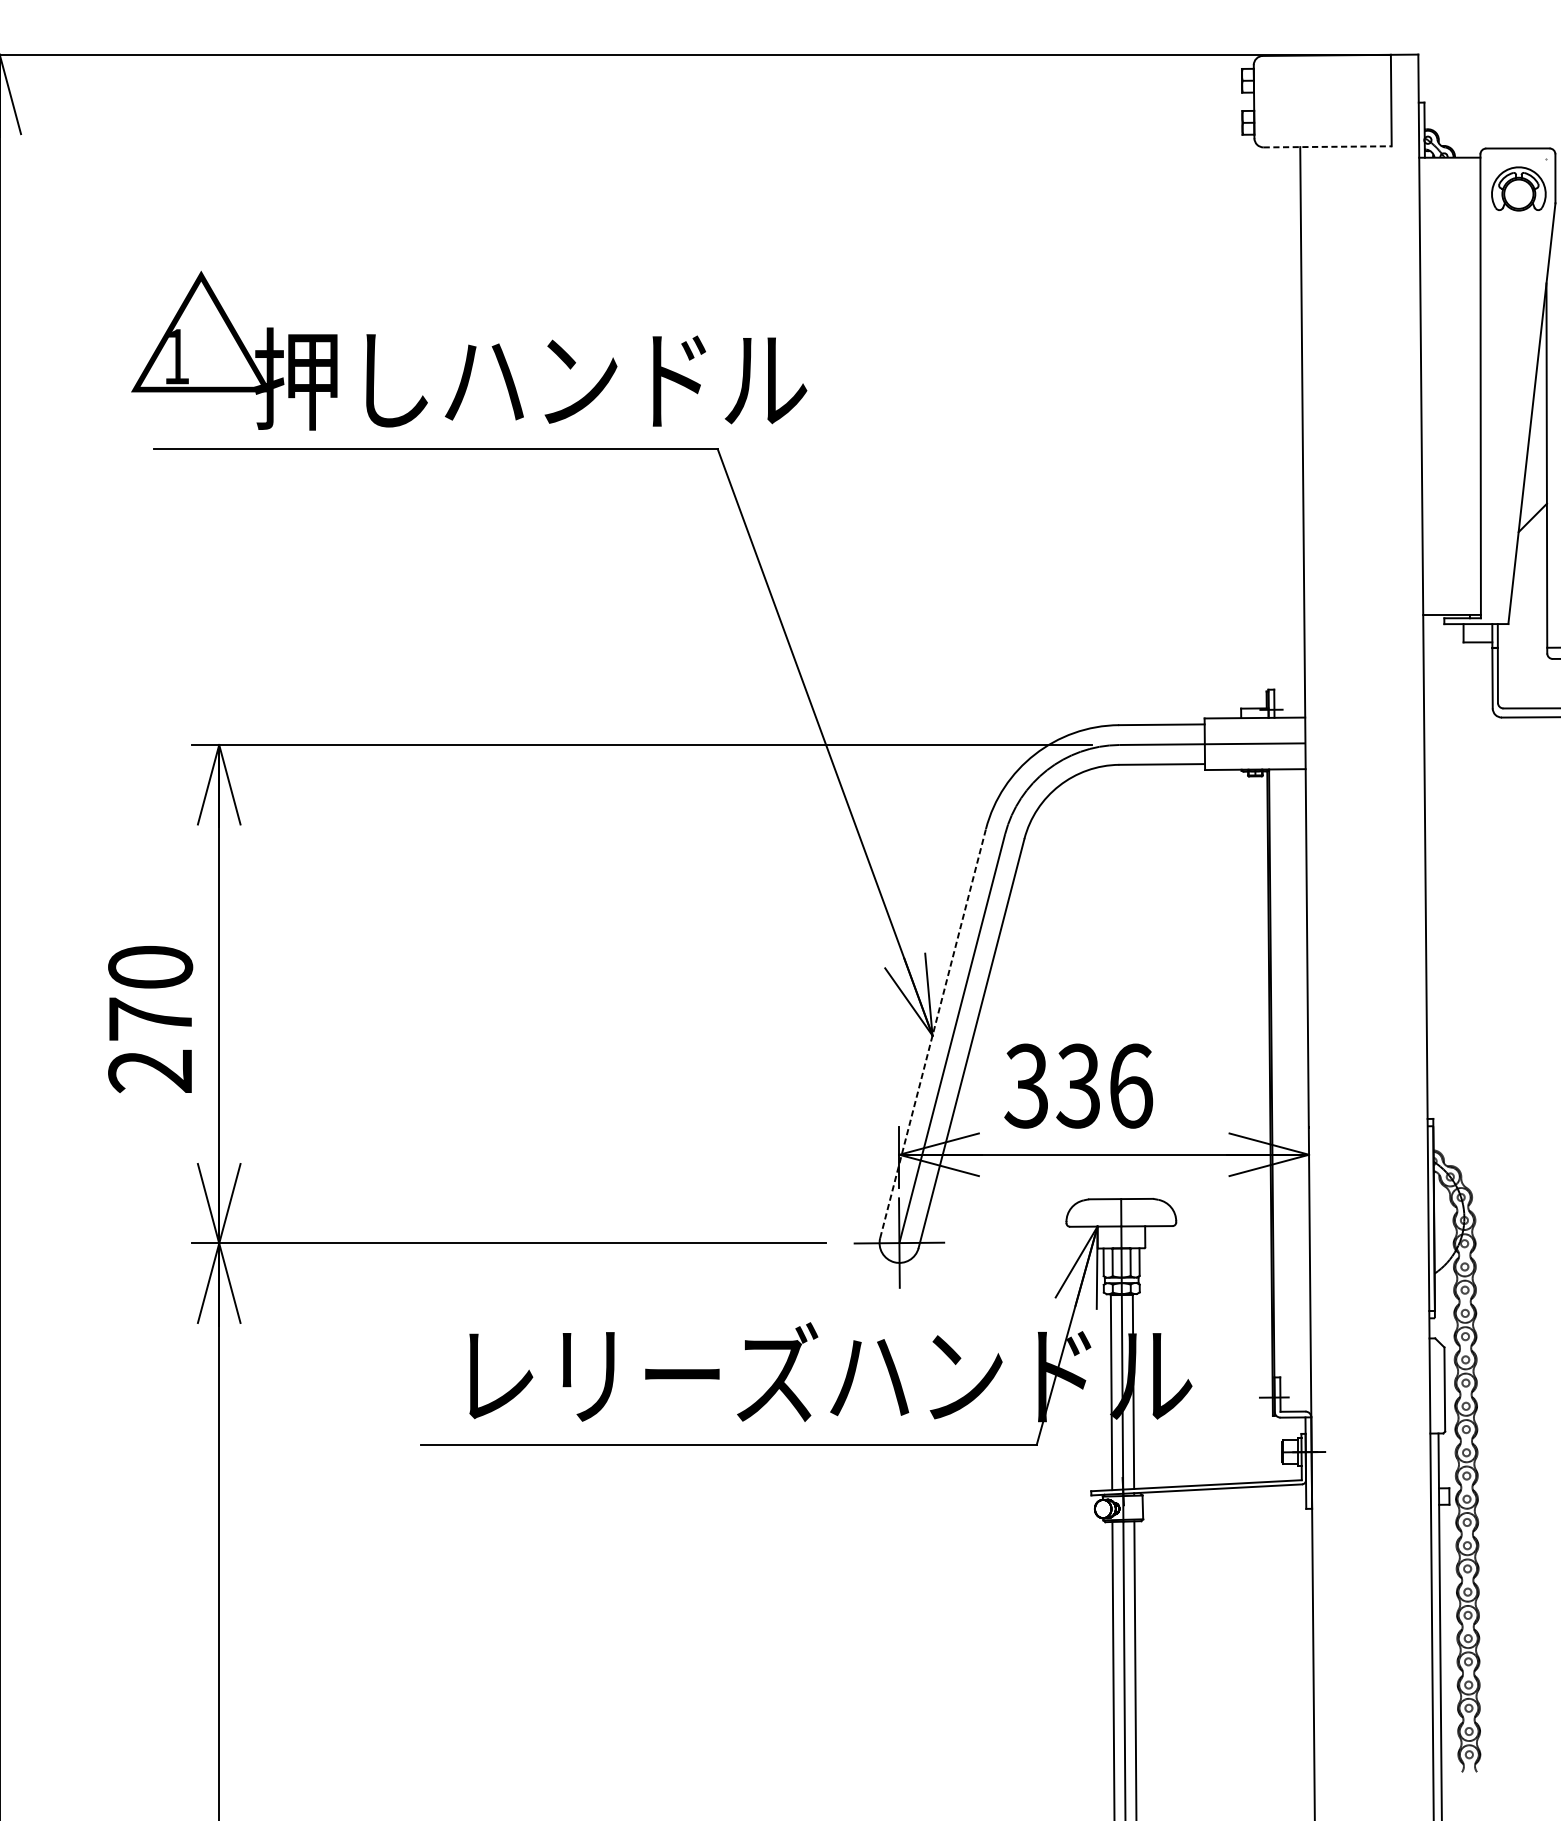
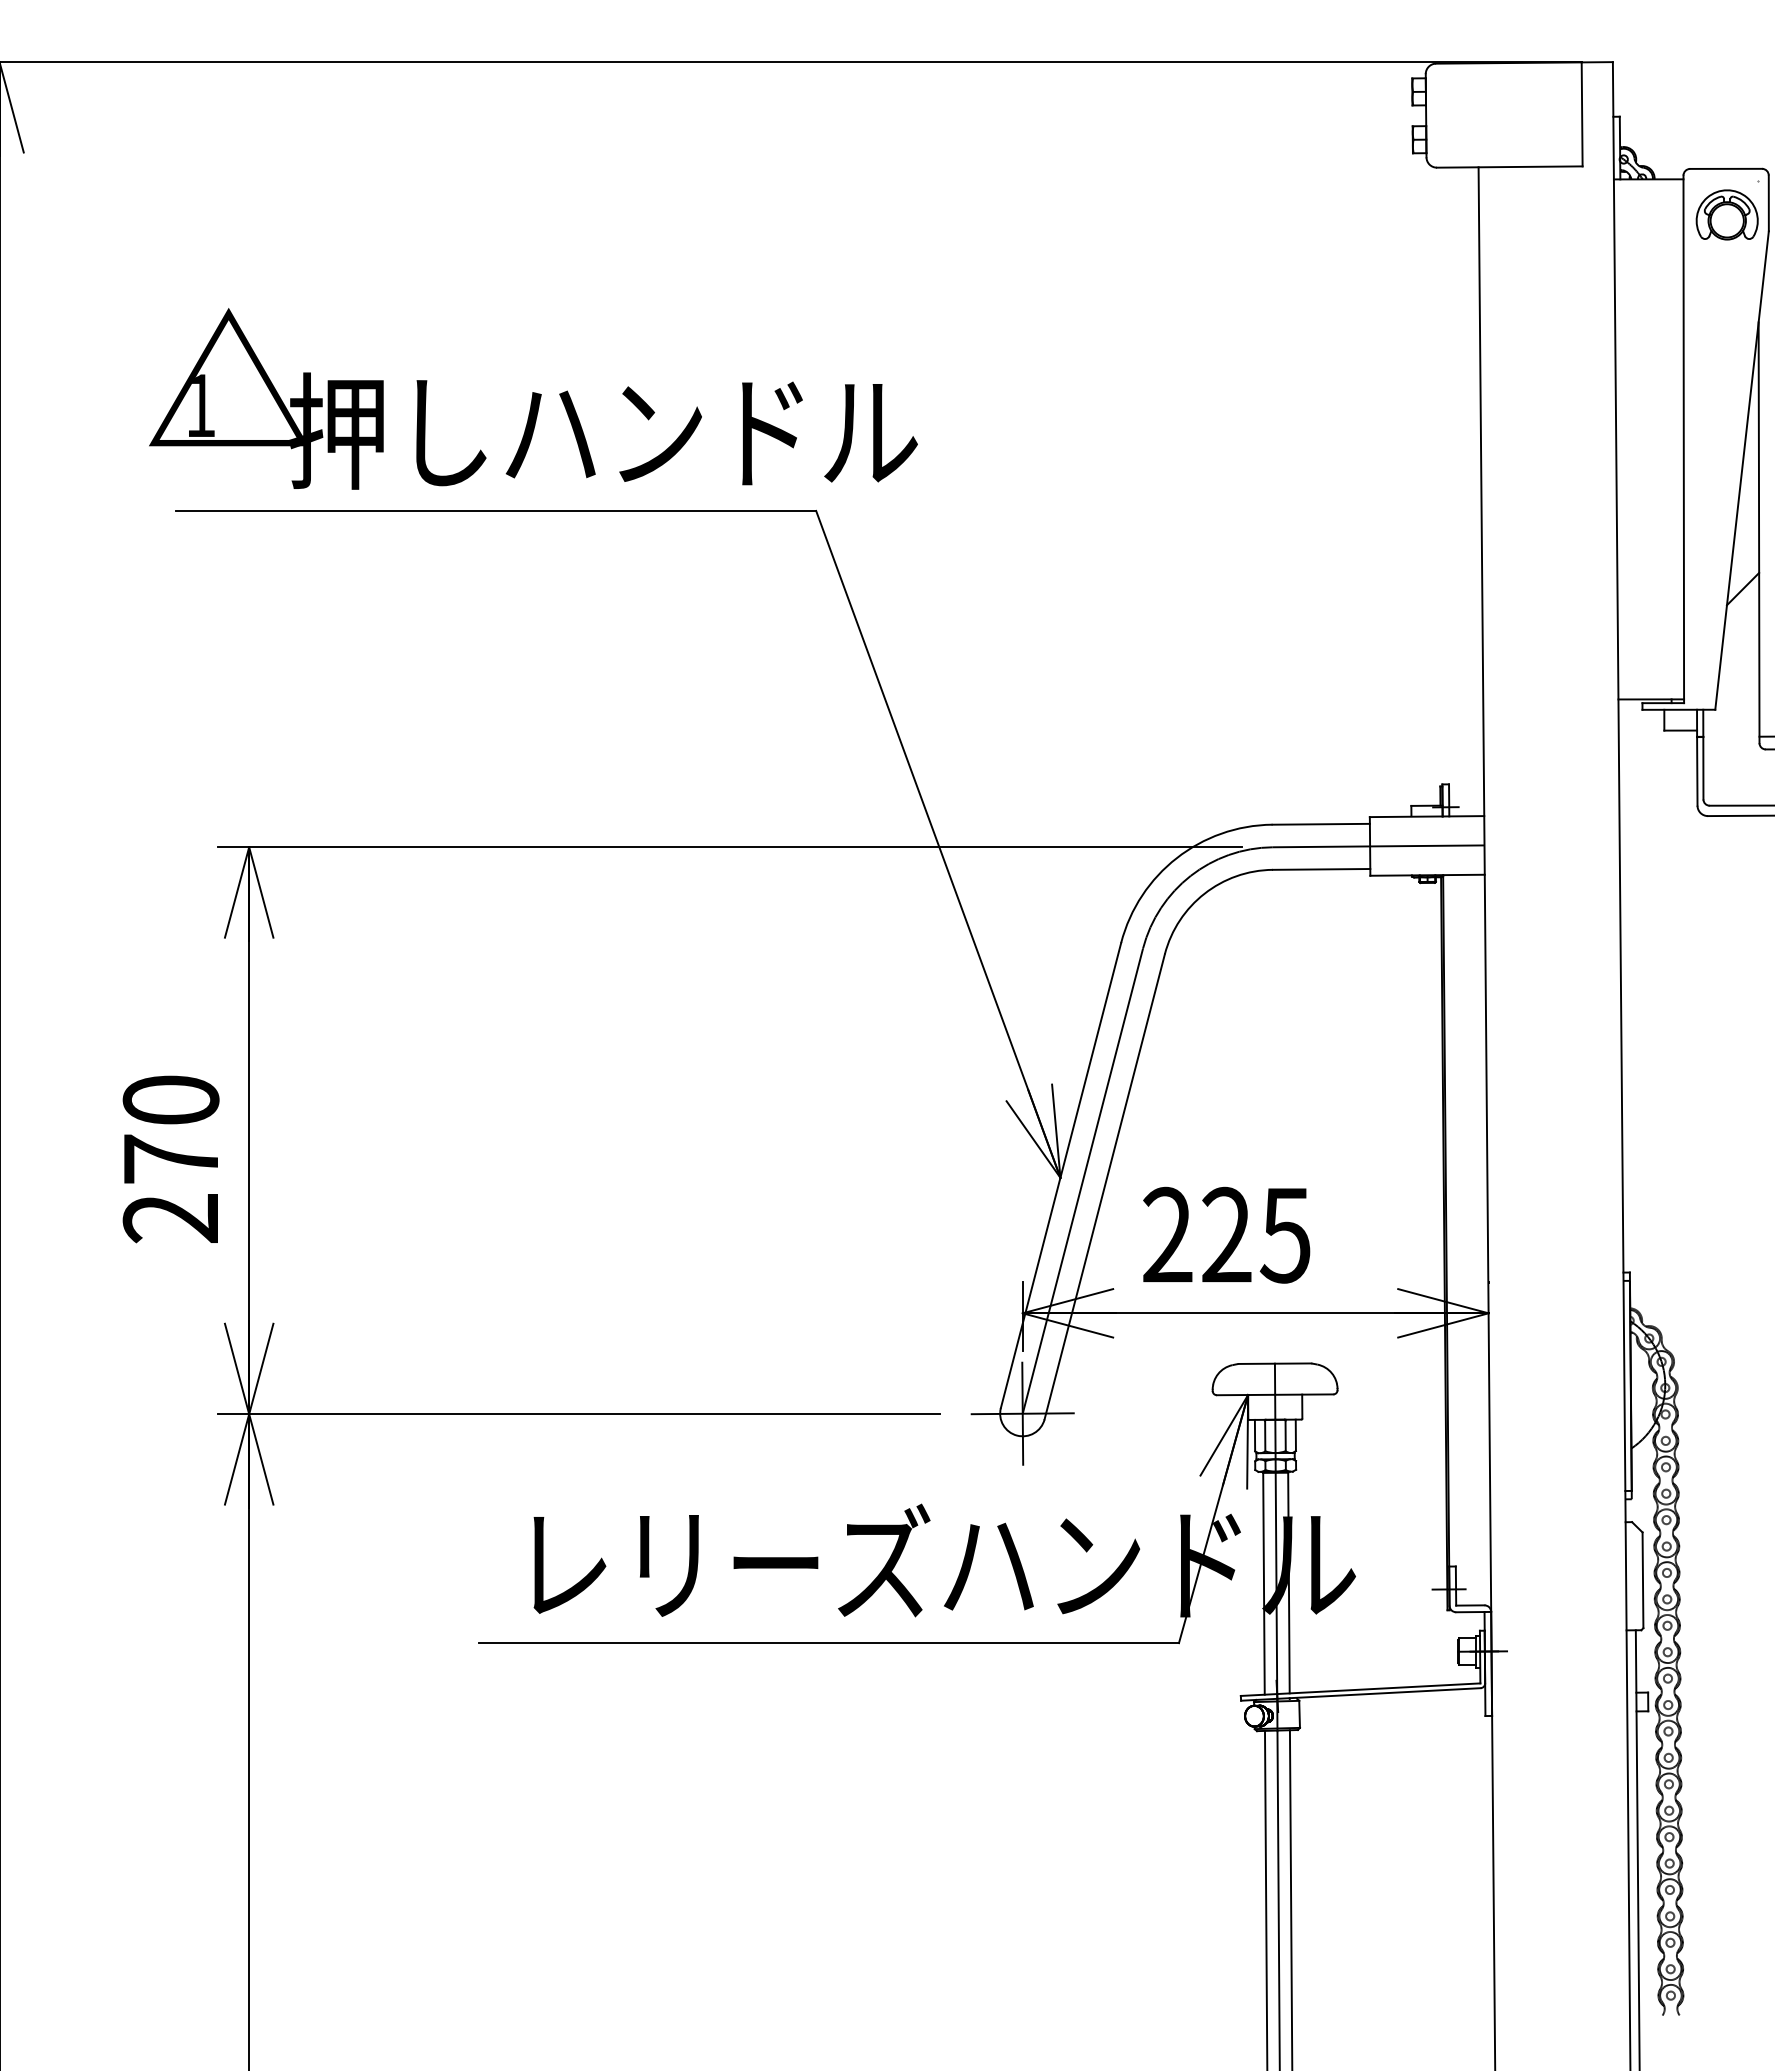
line: (1327, 147) -> (1509, 167), dashed -> solid
line: (933, 1033) -> (1061, 1175), dashed -> solid
text: (1078, 1085) -> (1226, 1234), 336 -> 225

